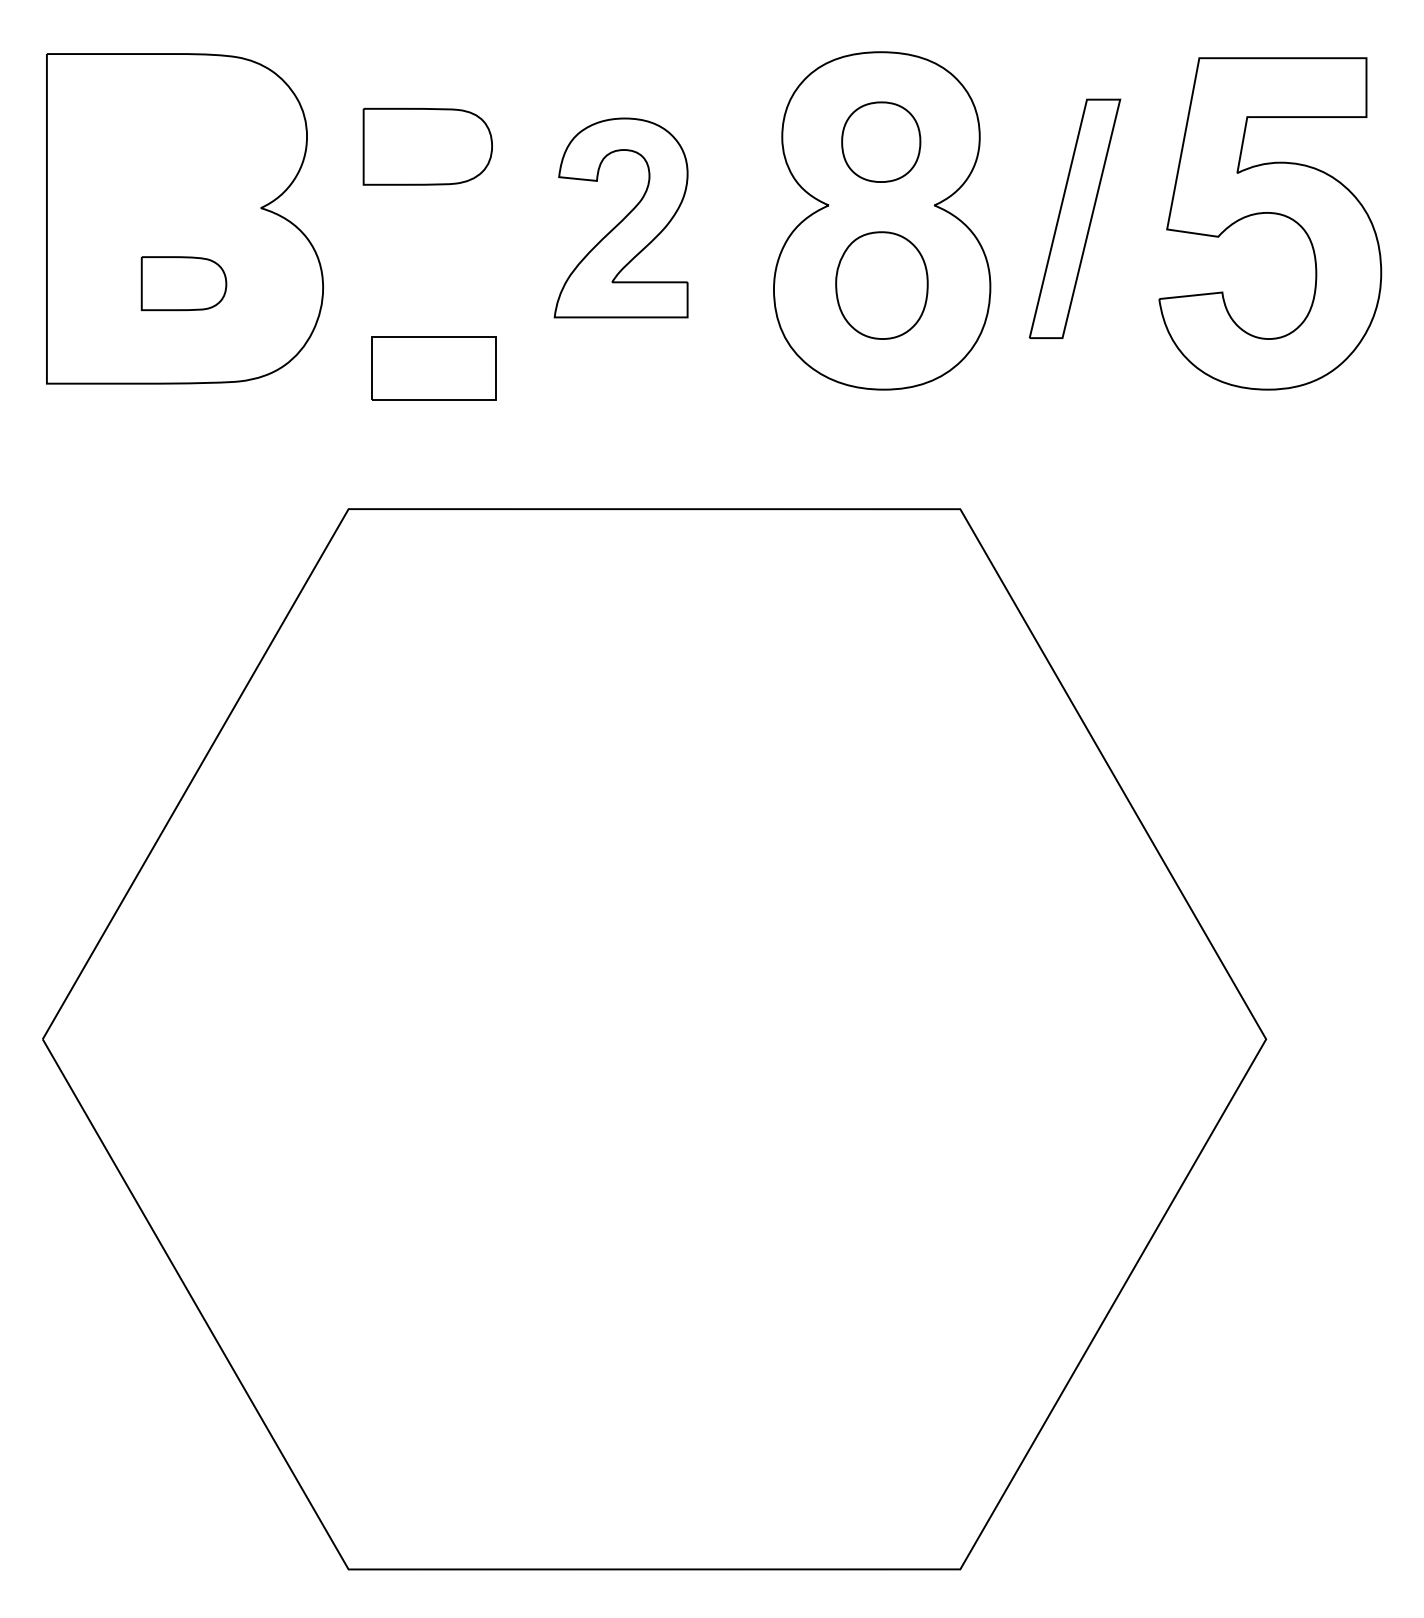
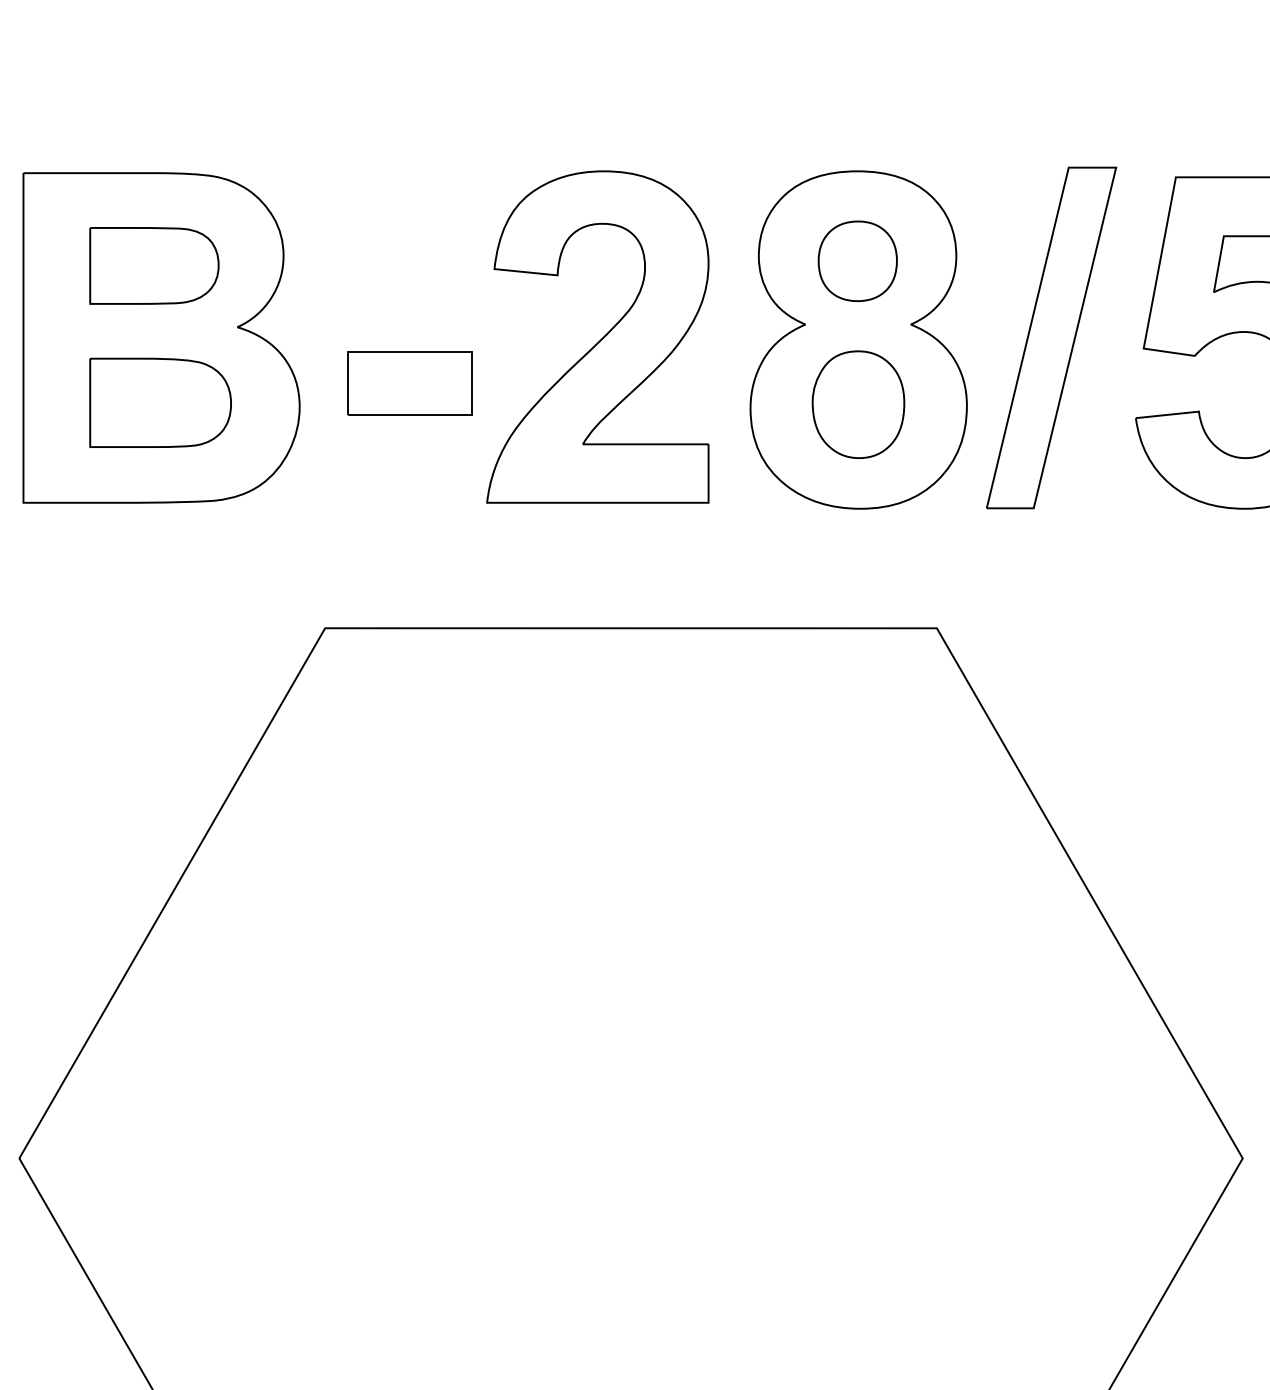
part: (427, 146) -> (154, 265), moved
part: (620, 217) -> (597, 336), size x1.67
part: (1074, 218) -> (1051, 337), size x1.43
part: (183, 283) -> (160, 402), size x1.67
part: (433, 368) -> (410, 383), moved

